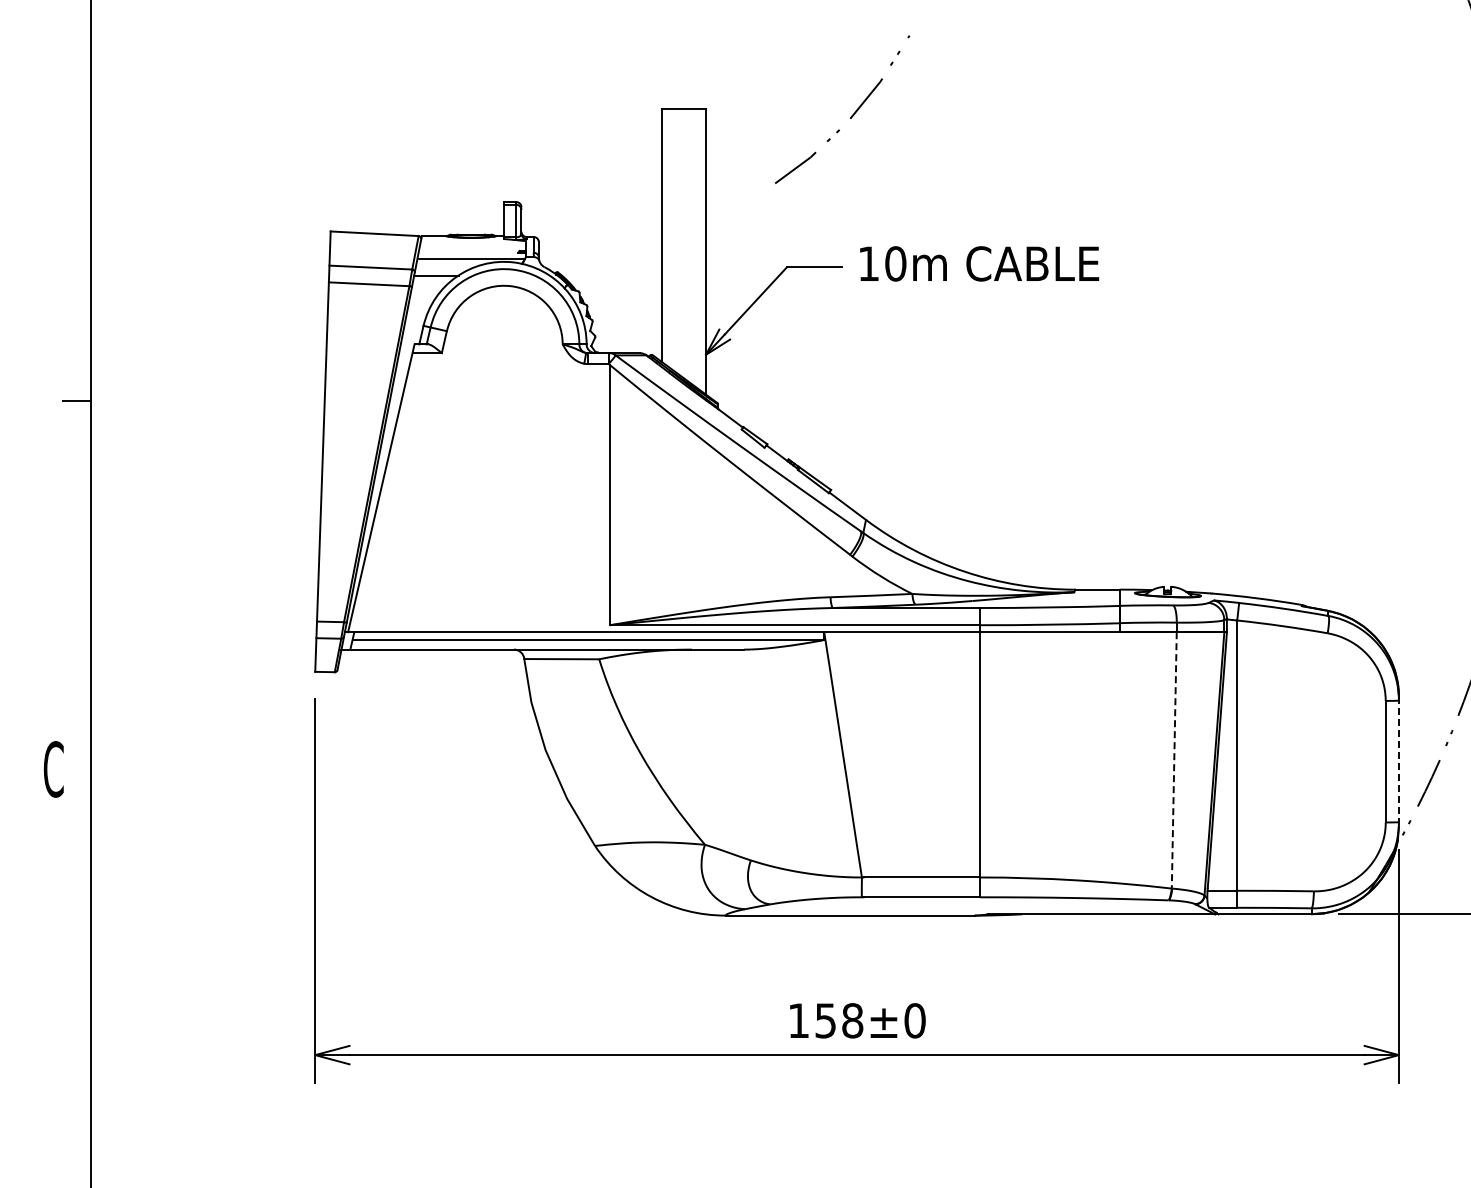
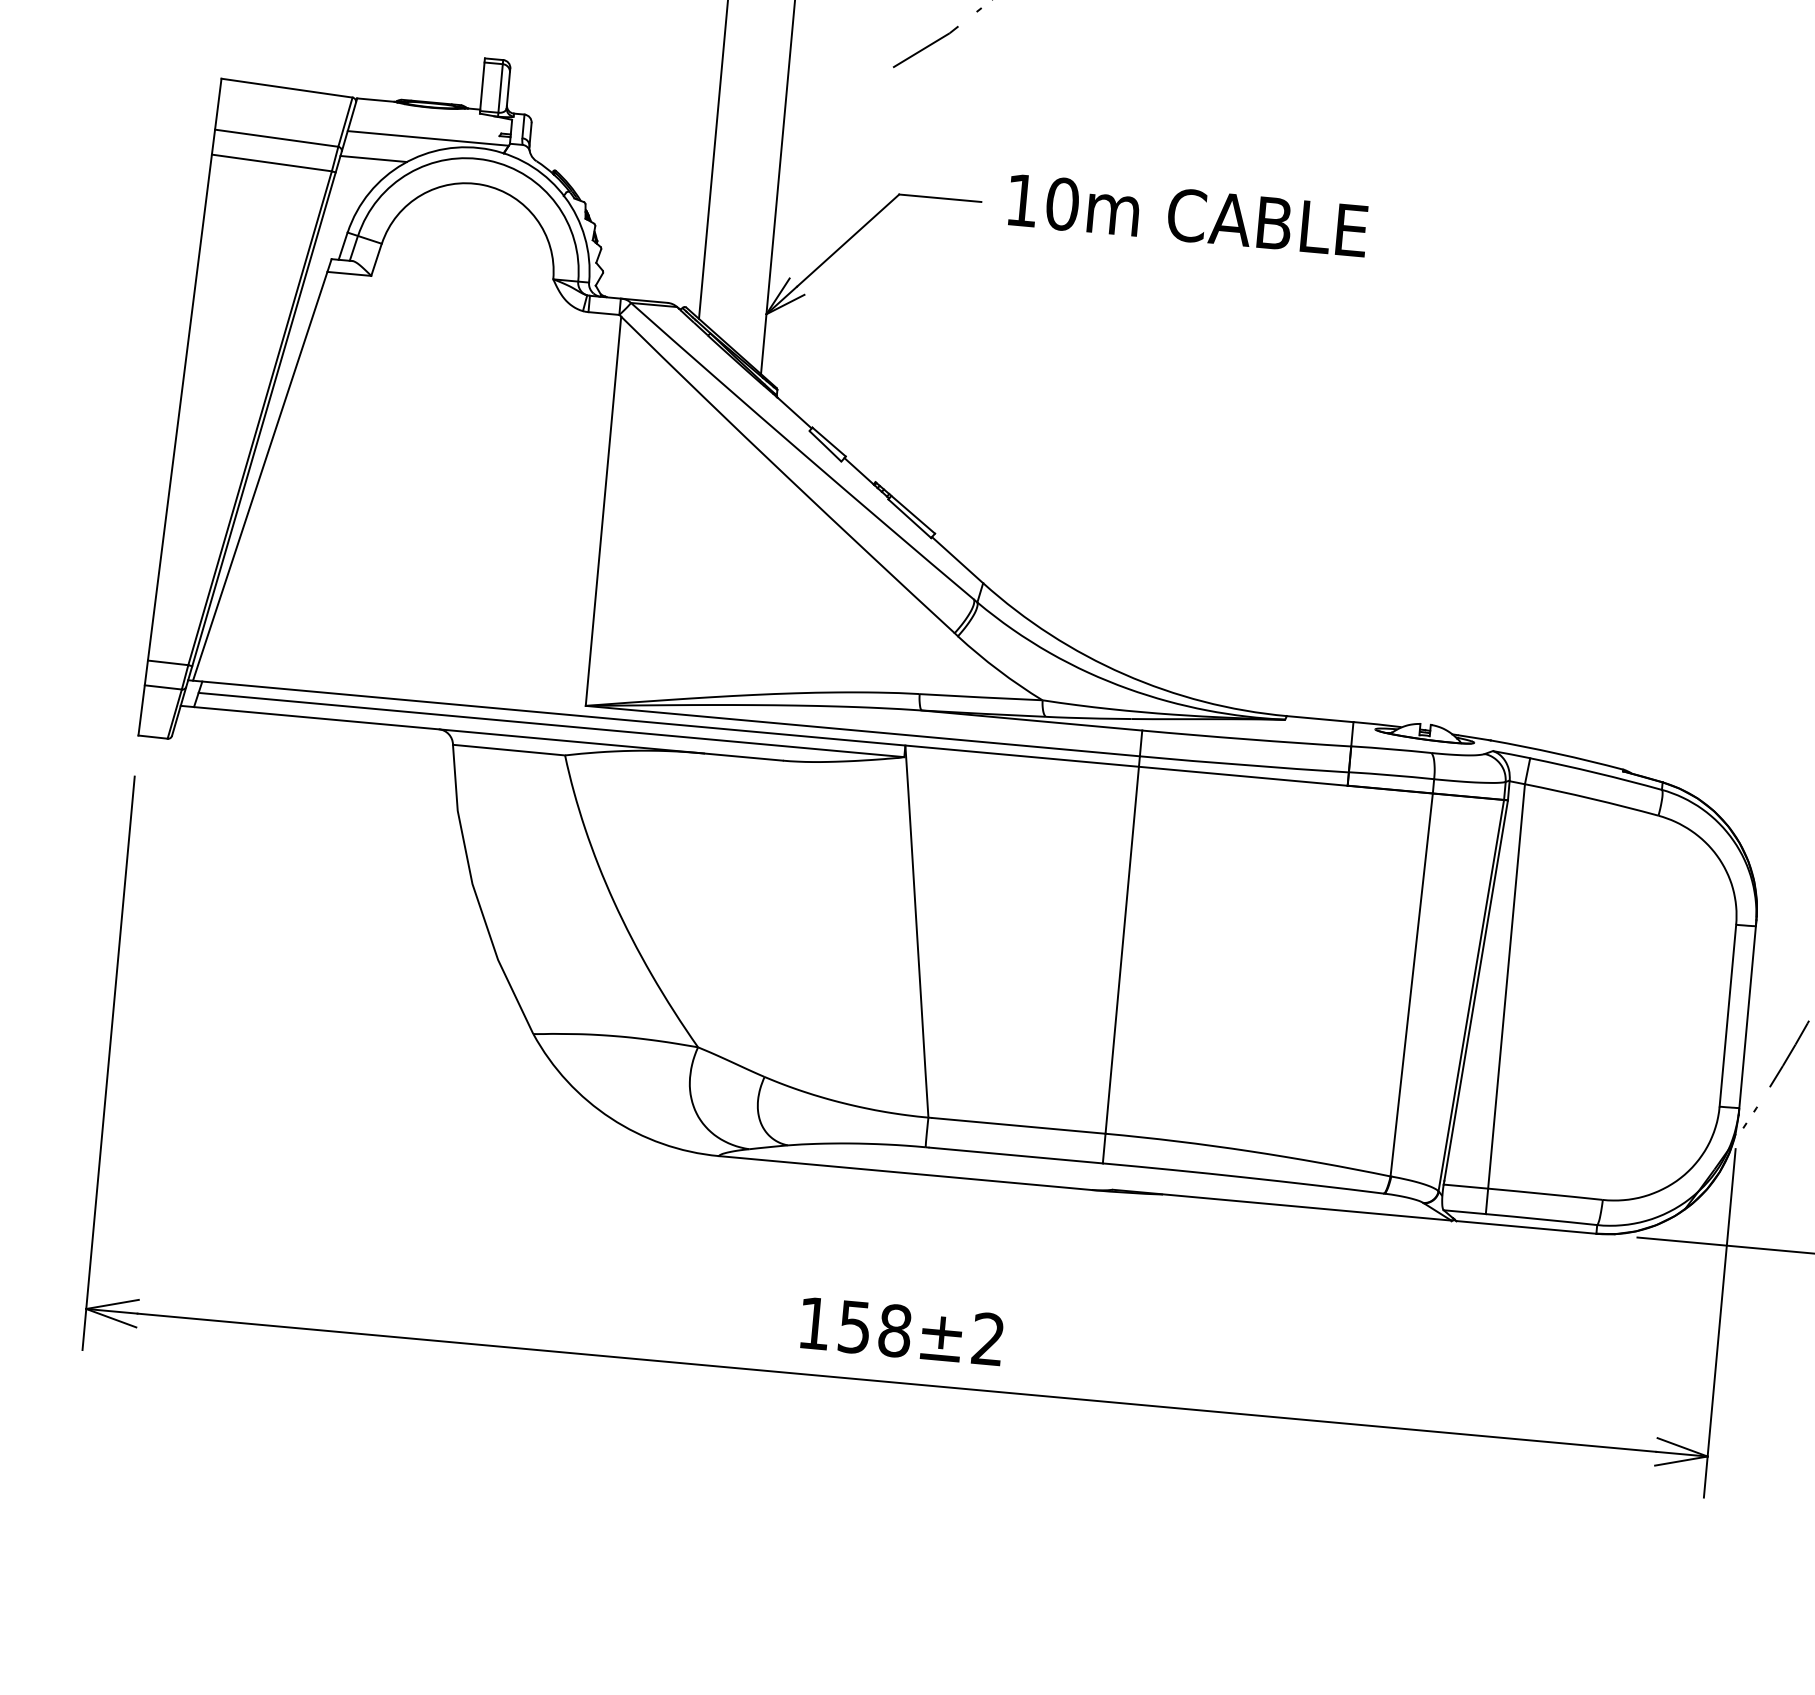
line: (1174, 760) -> (1412, 985), dashed -> solid
line: (1398, 762) -> (1746, 1018), dashed -> solid
text: (914, 1020) -> (987, 1338), 158±0 -> 158±2

